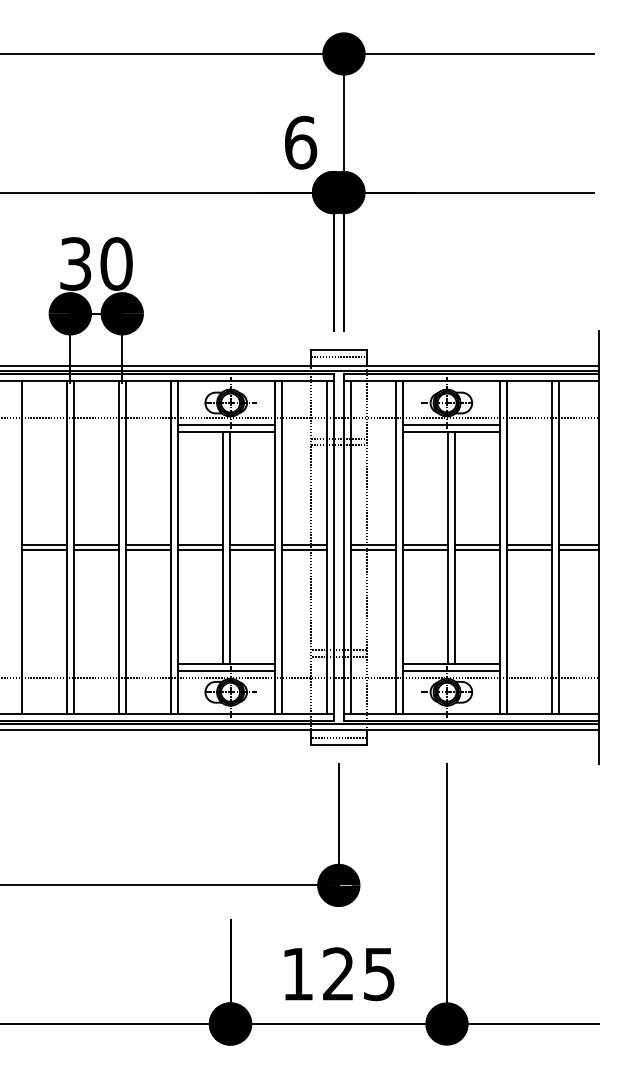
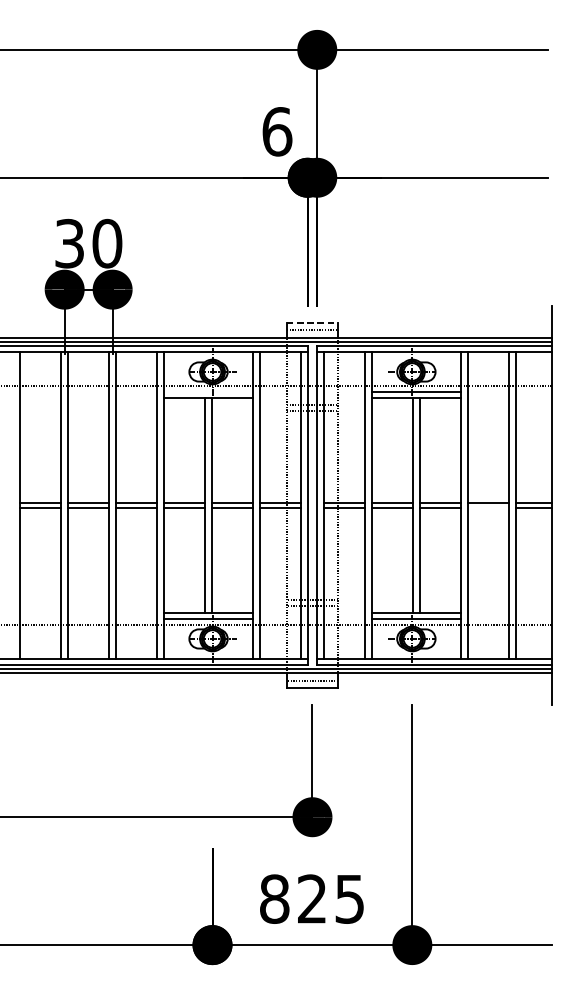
line: (338, 350) -> (312, 323), solid -> dashed
line: (225, 424) -> (207, 391), removed
line: (528, 550) -> (487, 508), removed
text: (297, 974) -> (274, 899), 125 -> 825

